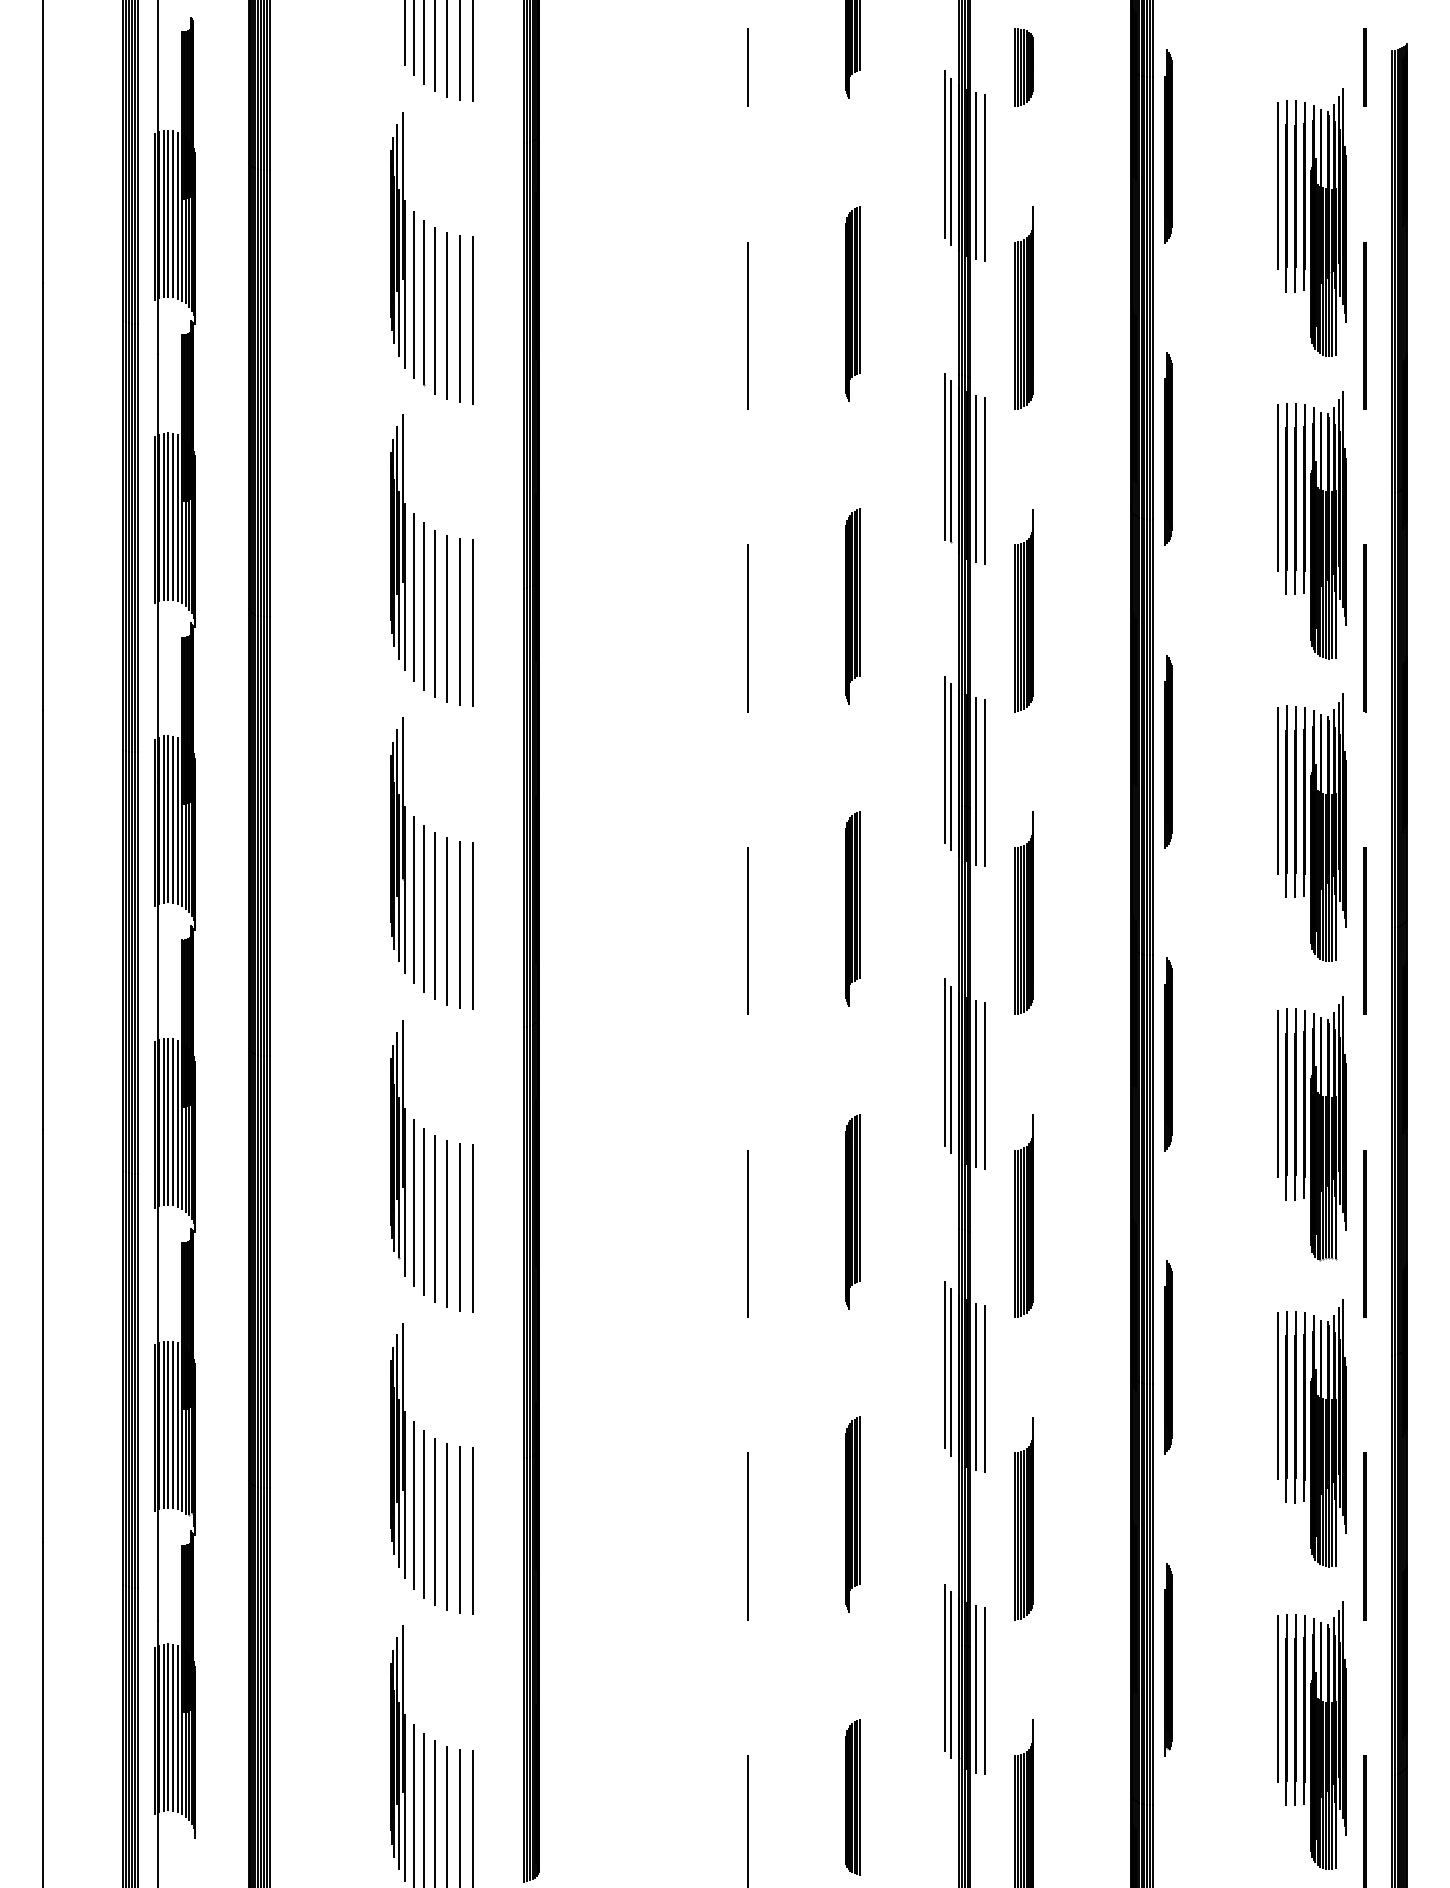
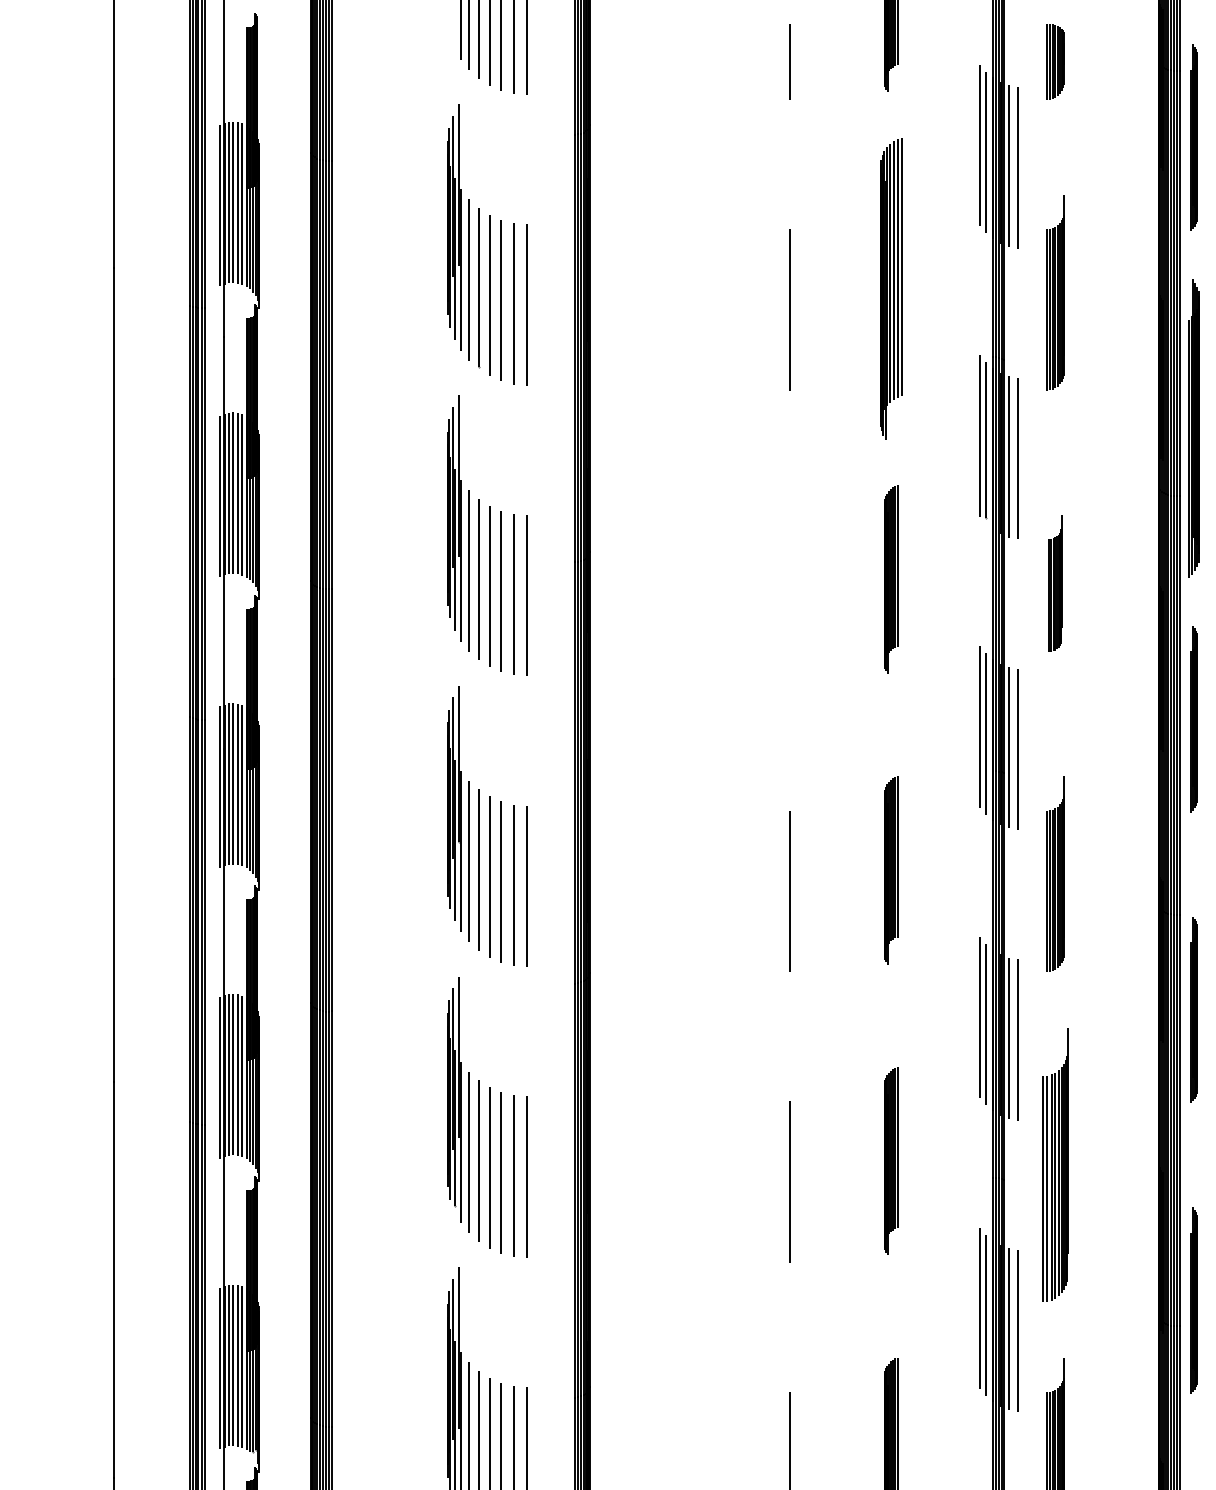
part: (852, 303) -> (890, 288), size x1.6
part: (1168, 448) -> (1194, 427), size x1.6
part: (1023, 610) -> (1055, 583), size x0.7
line: (747, 628) -> (789, 600), removed
part: (1023, 1215) -> (1055, 1164), size x1.4

